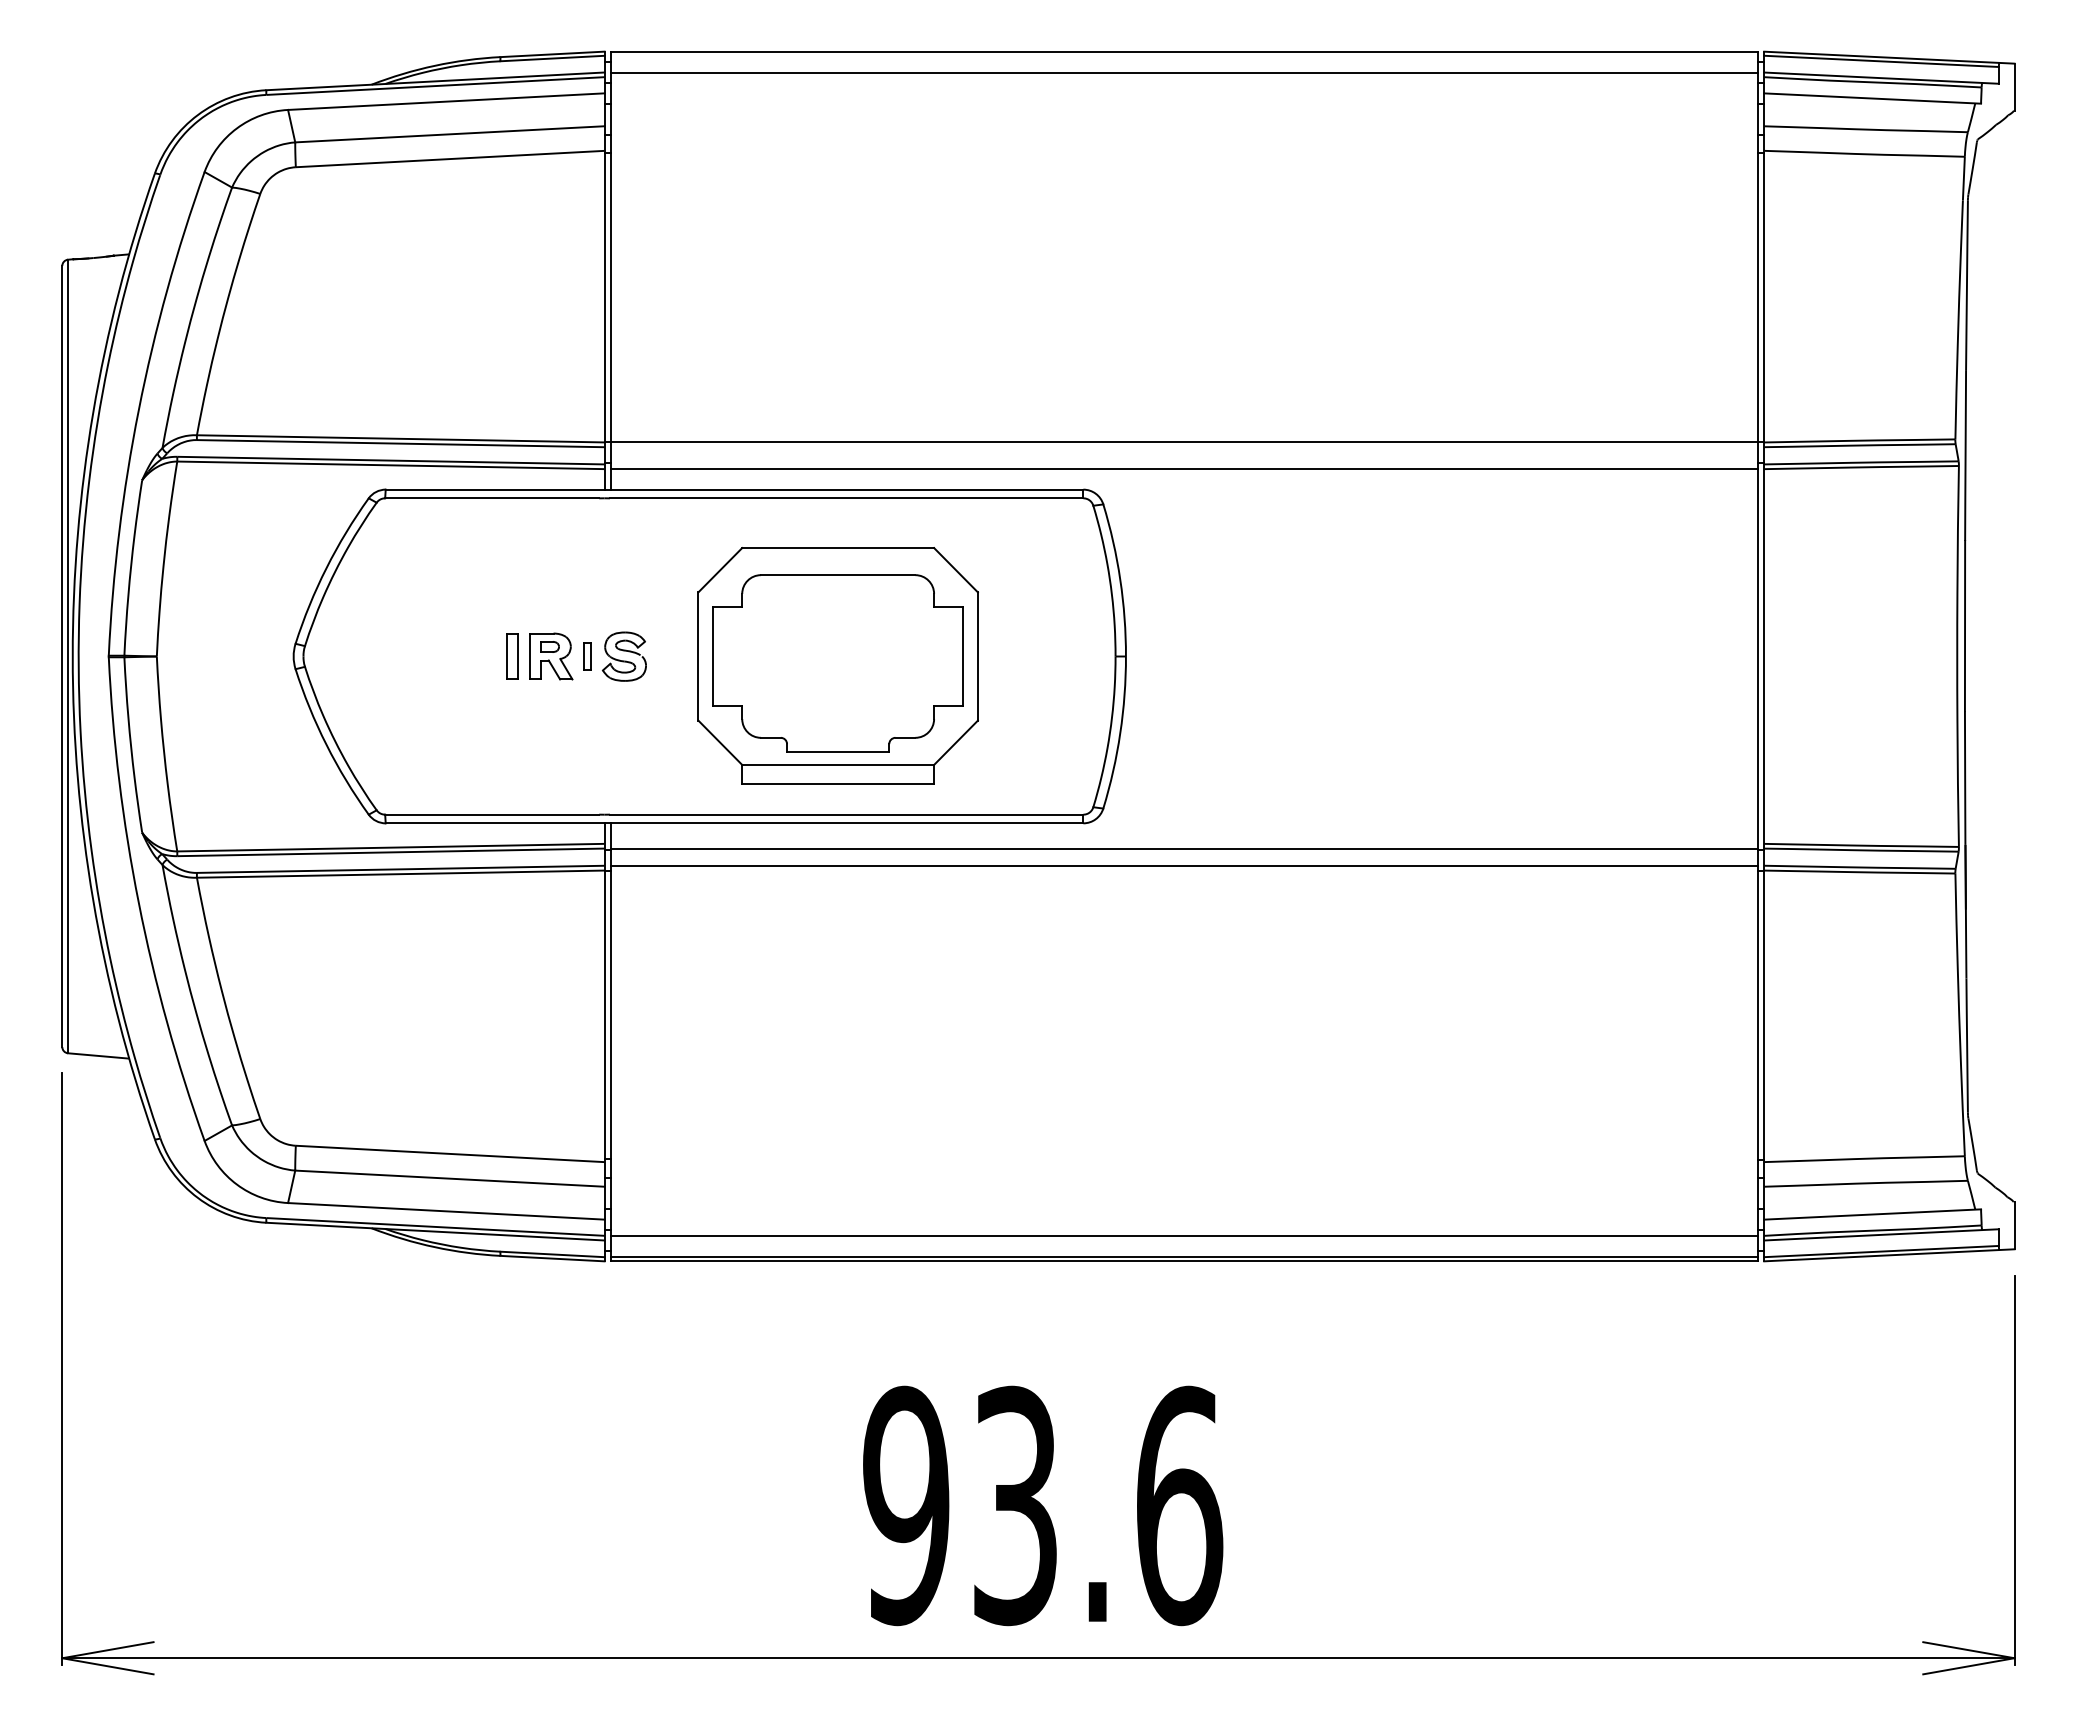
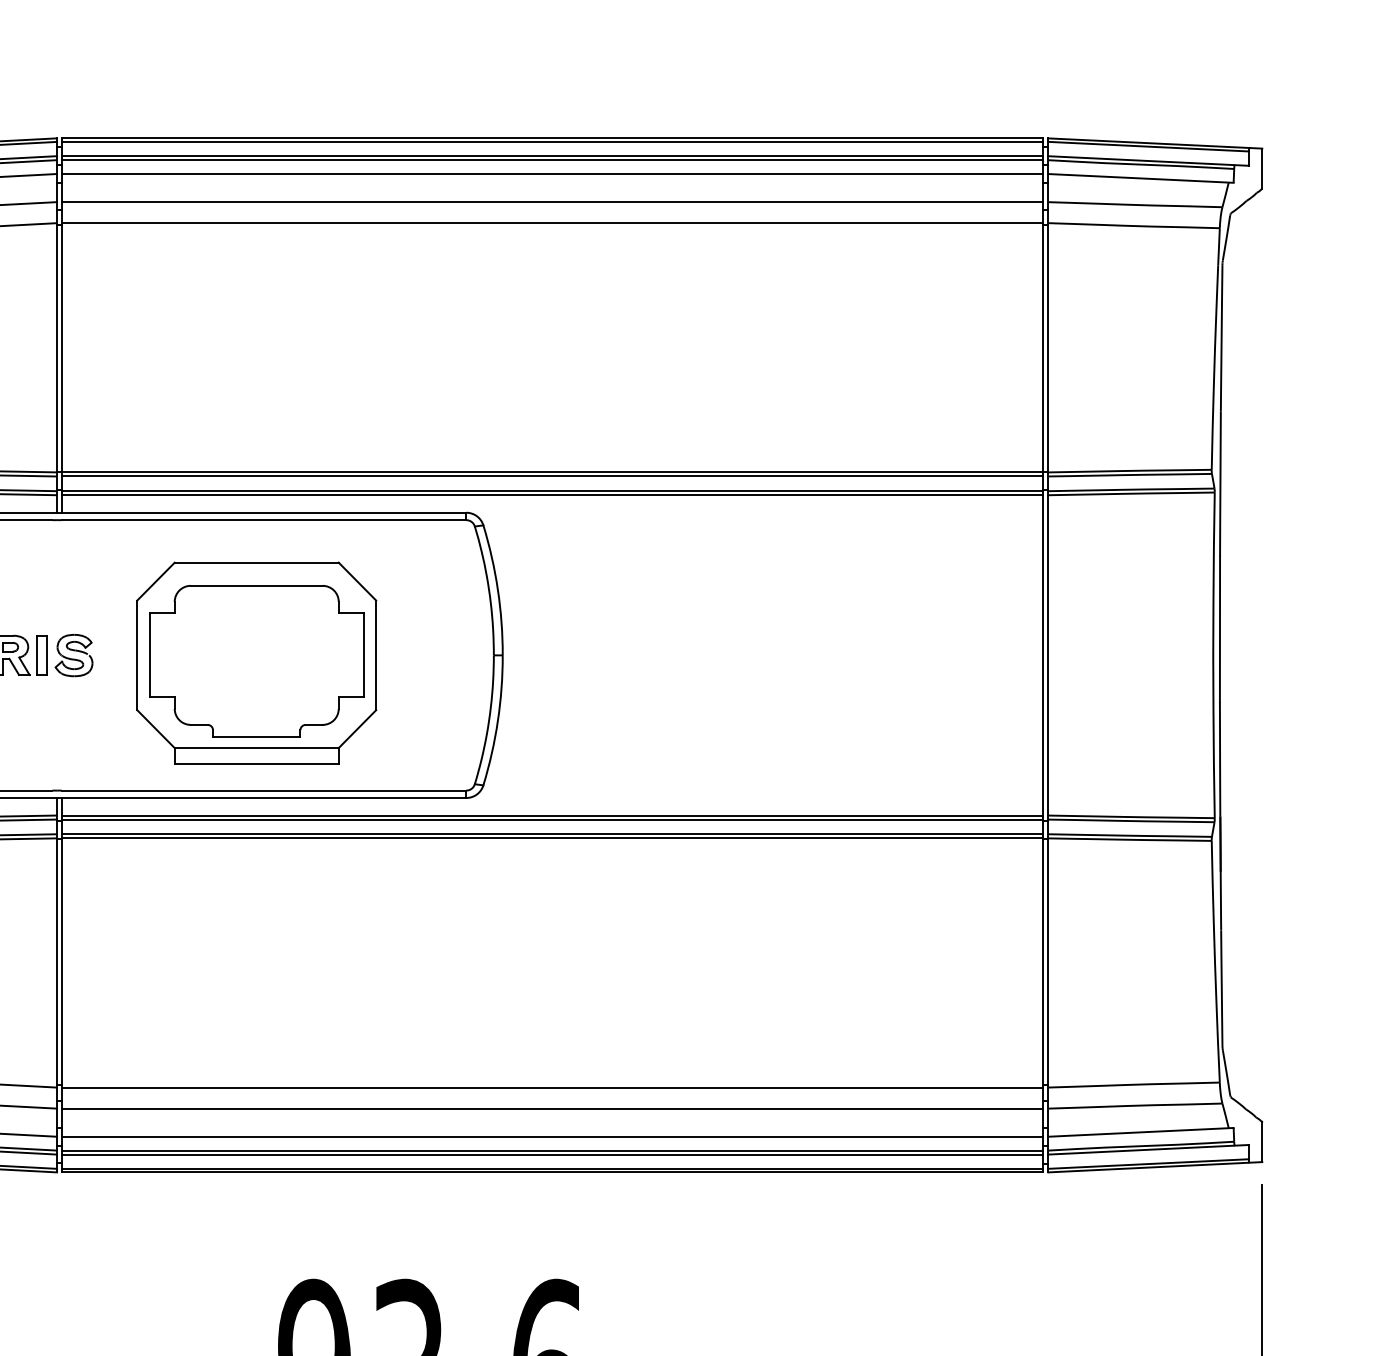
line: (1183, 55) -> (551, 141), added
line: (1183, 77) -> (551, 160), added
line: (1183, 93) -> (551, 174), added
line: (1183, 126) -> (551, 202), added
line: (1183, 150) -> (551, 222), added
line: (1183, 447) -> (551, 476), added
line: (1183, 464) -> (551, 491), added
part: (587, 656) -> (42, 655), size x1.67
line: (1183, 843) -> (551, 815), added
line: (1183, 870) -> (551, 838), added
line: (1183, 1162) -> (551, 1087), added
line: (1183, 1186) -> (551, 1108), added
line: (1183, 1219) -> (551, 1136), added
line: (1183, 1240) -> (551, 1154), added

